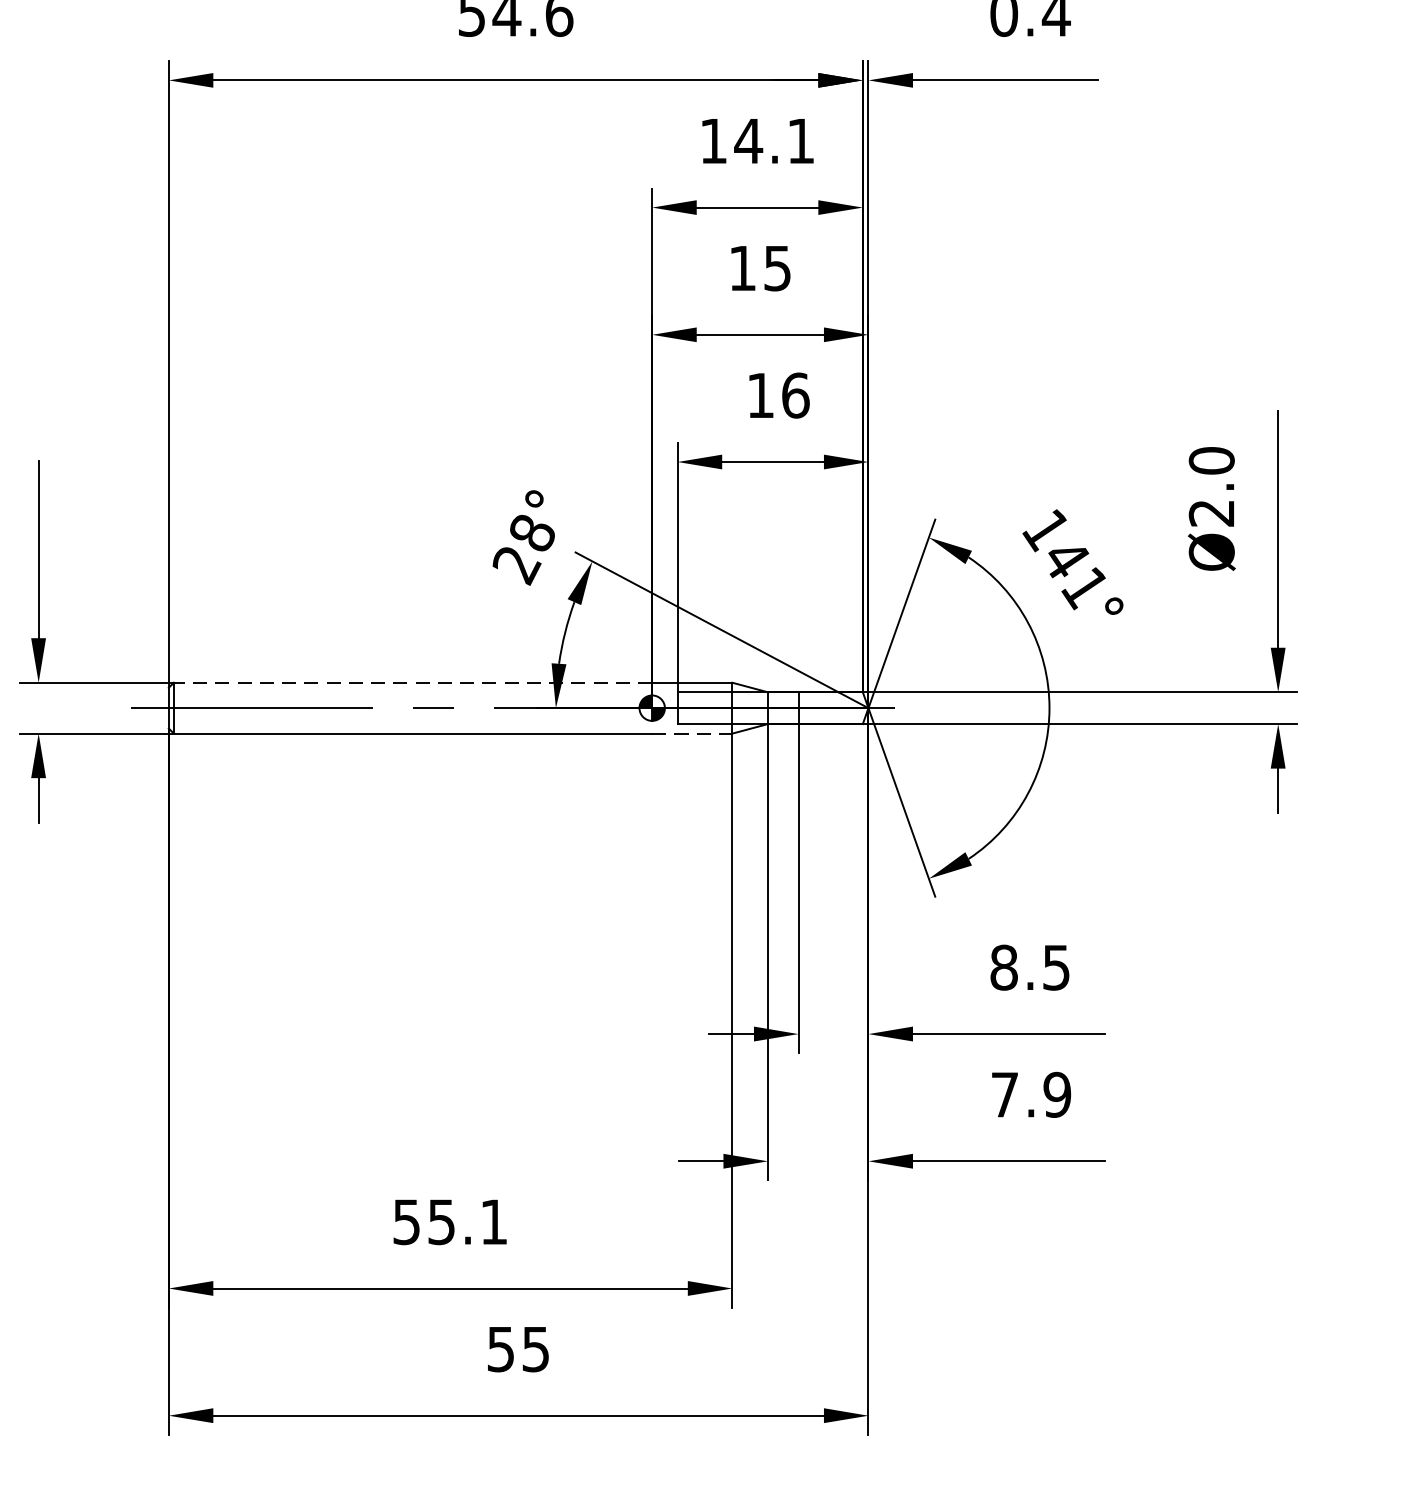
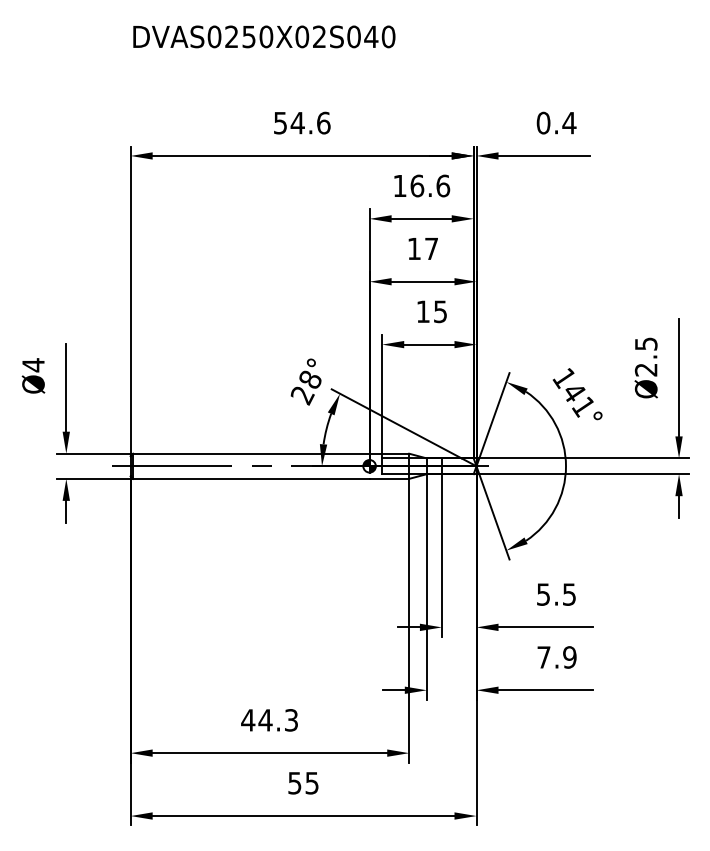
text: (775, 140) -> (430, 185), 14.1 -> 16.6
text: (777, 269) -> (431, 249), 15 -> 17
text: (795, 395) -> (440, 311), 16 -> 15
text: (1210, 459) -> (645, 343), Ø2.0 -> Ø2.5
line: (411, 682) -> (250, 453), dashed -> solid
line: (692, 732) -> (389, 478), dashed -> solid
text: (1003, 967) -> (543, 594), 8.5 -> 5.5
text: (449, 1222) -> (269, 720), 55.1 -> 44.3

